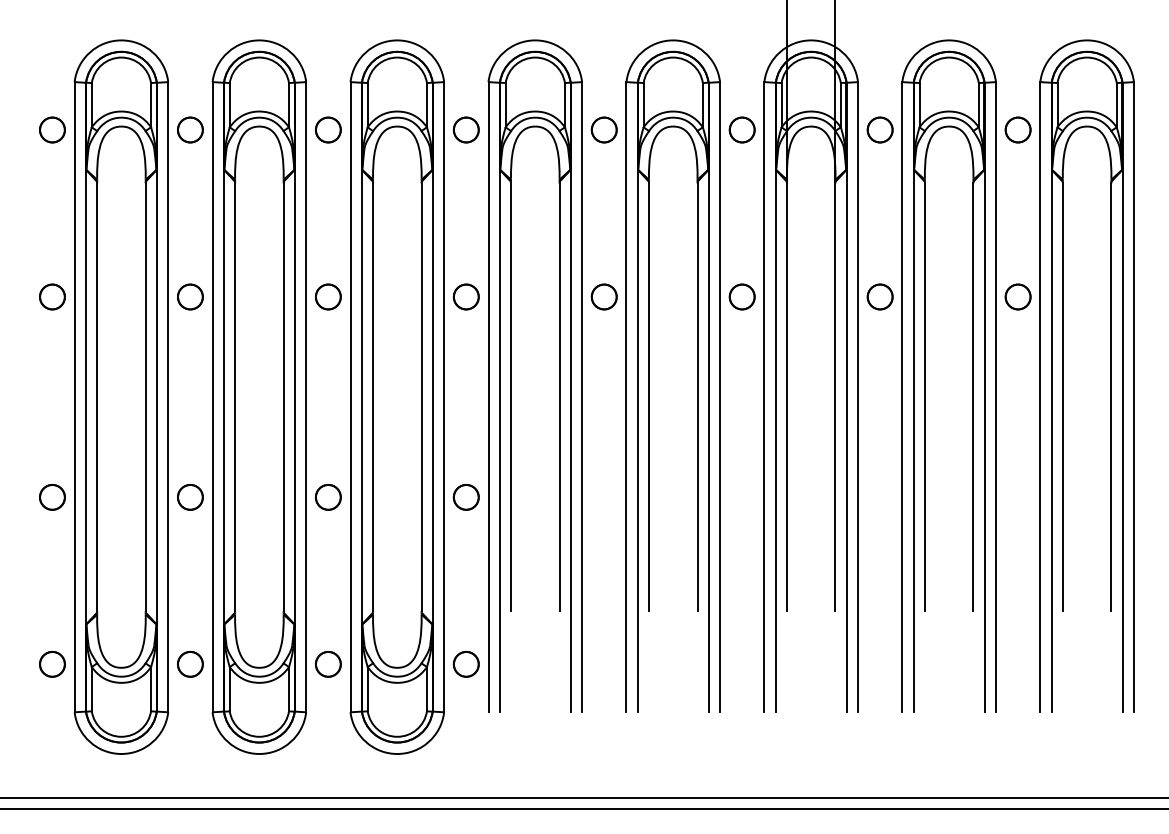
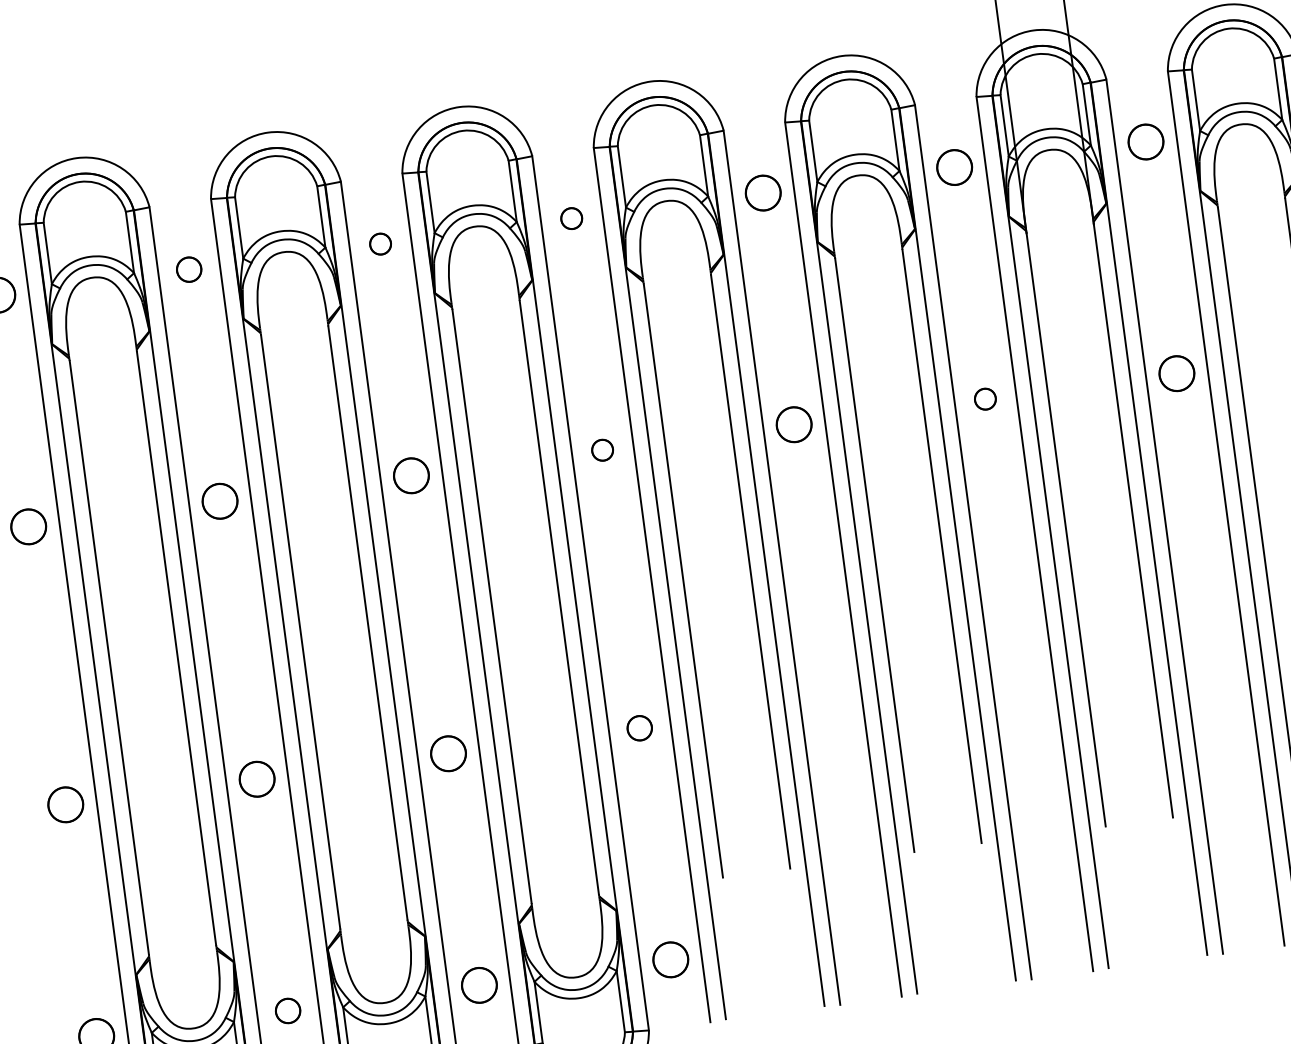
circle: (190, 129) -> (189, 268), size x0.7
circle: (328, 129) -> (380, 243), size x0.6
circle: (465, 129) -> (570, 218), size x0.6
circle: (465, 296) -> (601, 449), size x0.6
circle: (741, 296) -> (984, 398), size x0.6
circle: (465, 497) -> (638, 728), size x0.7
circle: (190, 664) -> (288, 1011), size x0.7

